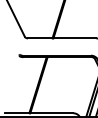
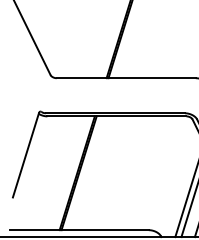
line: (12, 76) -> (25, 155), added

